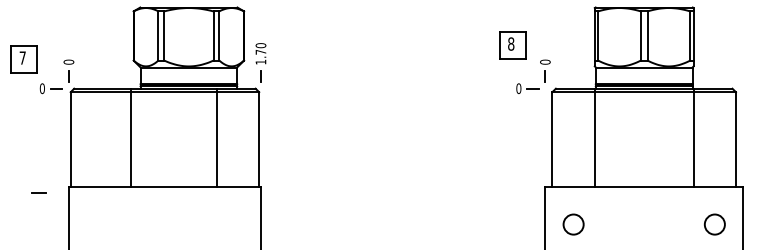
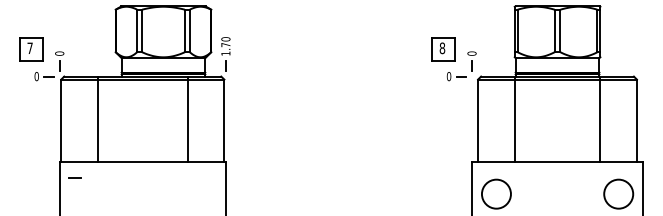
part: (512, 45) -> (443, 49), moved
part: (23, 59) -> (30, 49), moved
line: (131, 137) -> (98, 118), moved
line: (38, 192) -> (74, 177), moved
circle: (573, 224) -> (496, 194), size x1.67
circle: (714, 224) -> (618, 194), size x1.67

